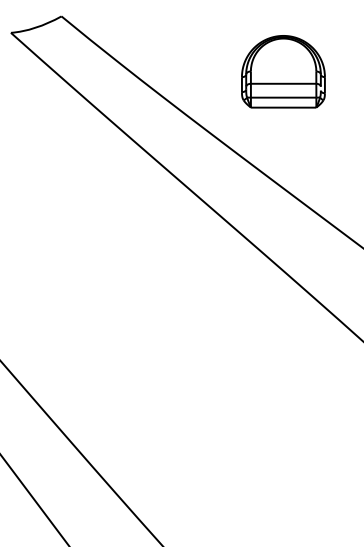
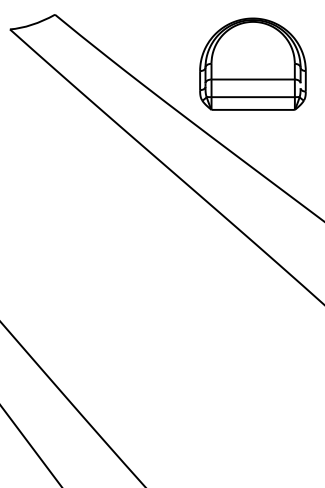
part: (283, 71) -> (253, 63), size x1.43

